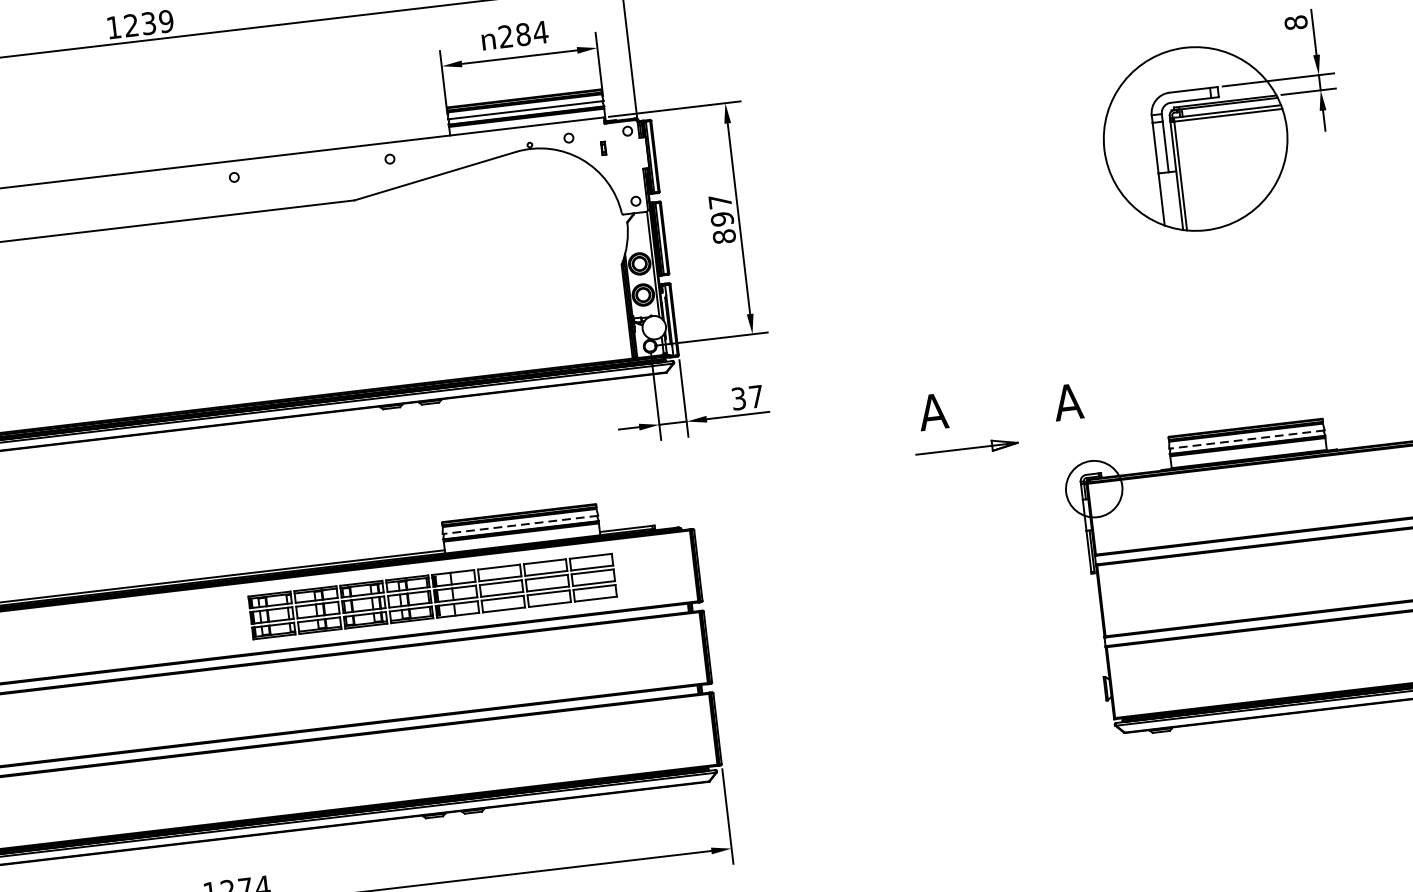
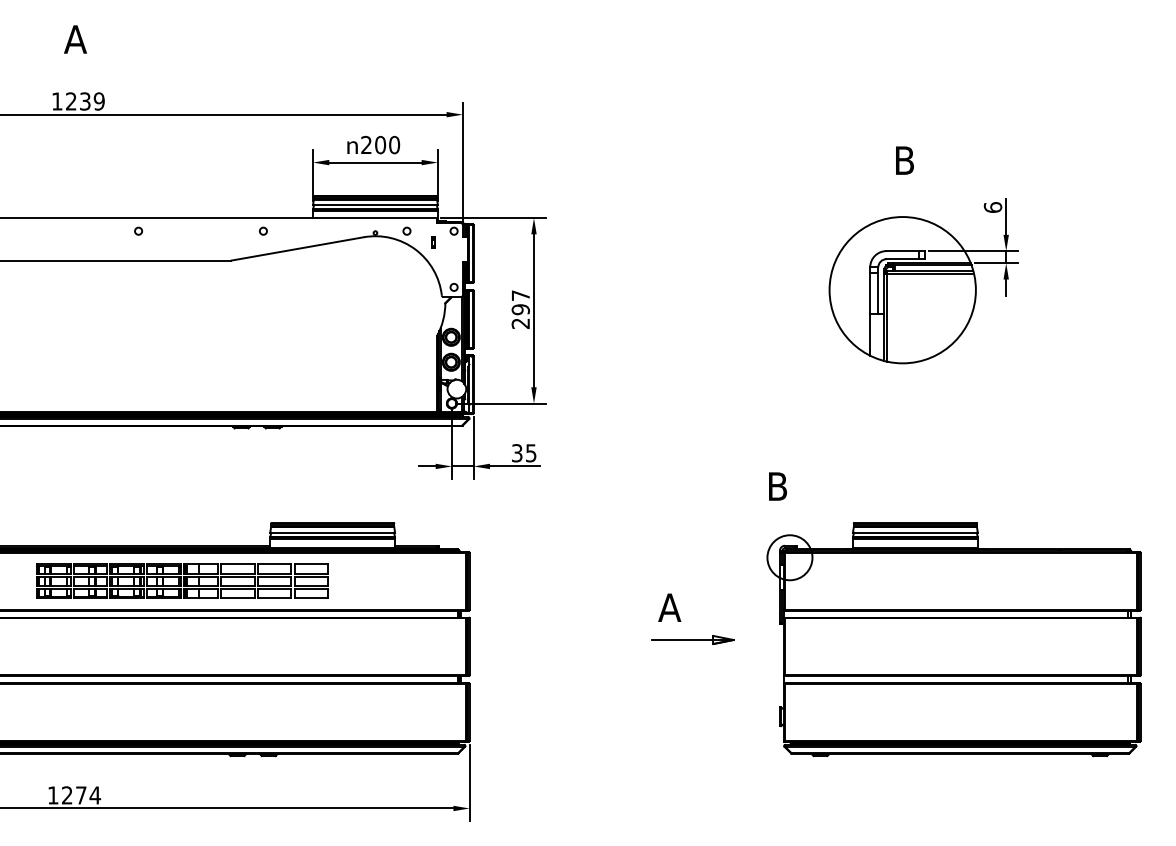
text: (1295, 22) -> (992, 207), 8 -> 6
text: (531, 32) -> (387, 144), 284 -> 200
text: (723, 236) -> (520, 323), 897 -> 297
text: (756, 397) -> (531, 453), 37 -> 35
text: (1068, 402) -> (777, 486), A -> B
part: (949, 427) -> (681, 621), moved
line: (1245, 439) -> (914, 532), dashed -> solid
line: (520, 524) -> (332, 532), dashed -> solid
part: (432, 595) -> (182, 580), moved

